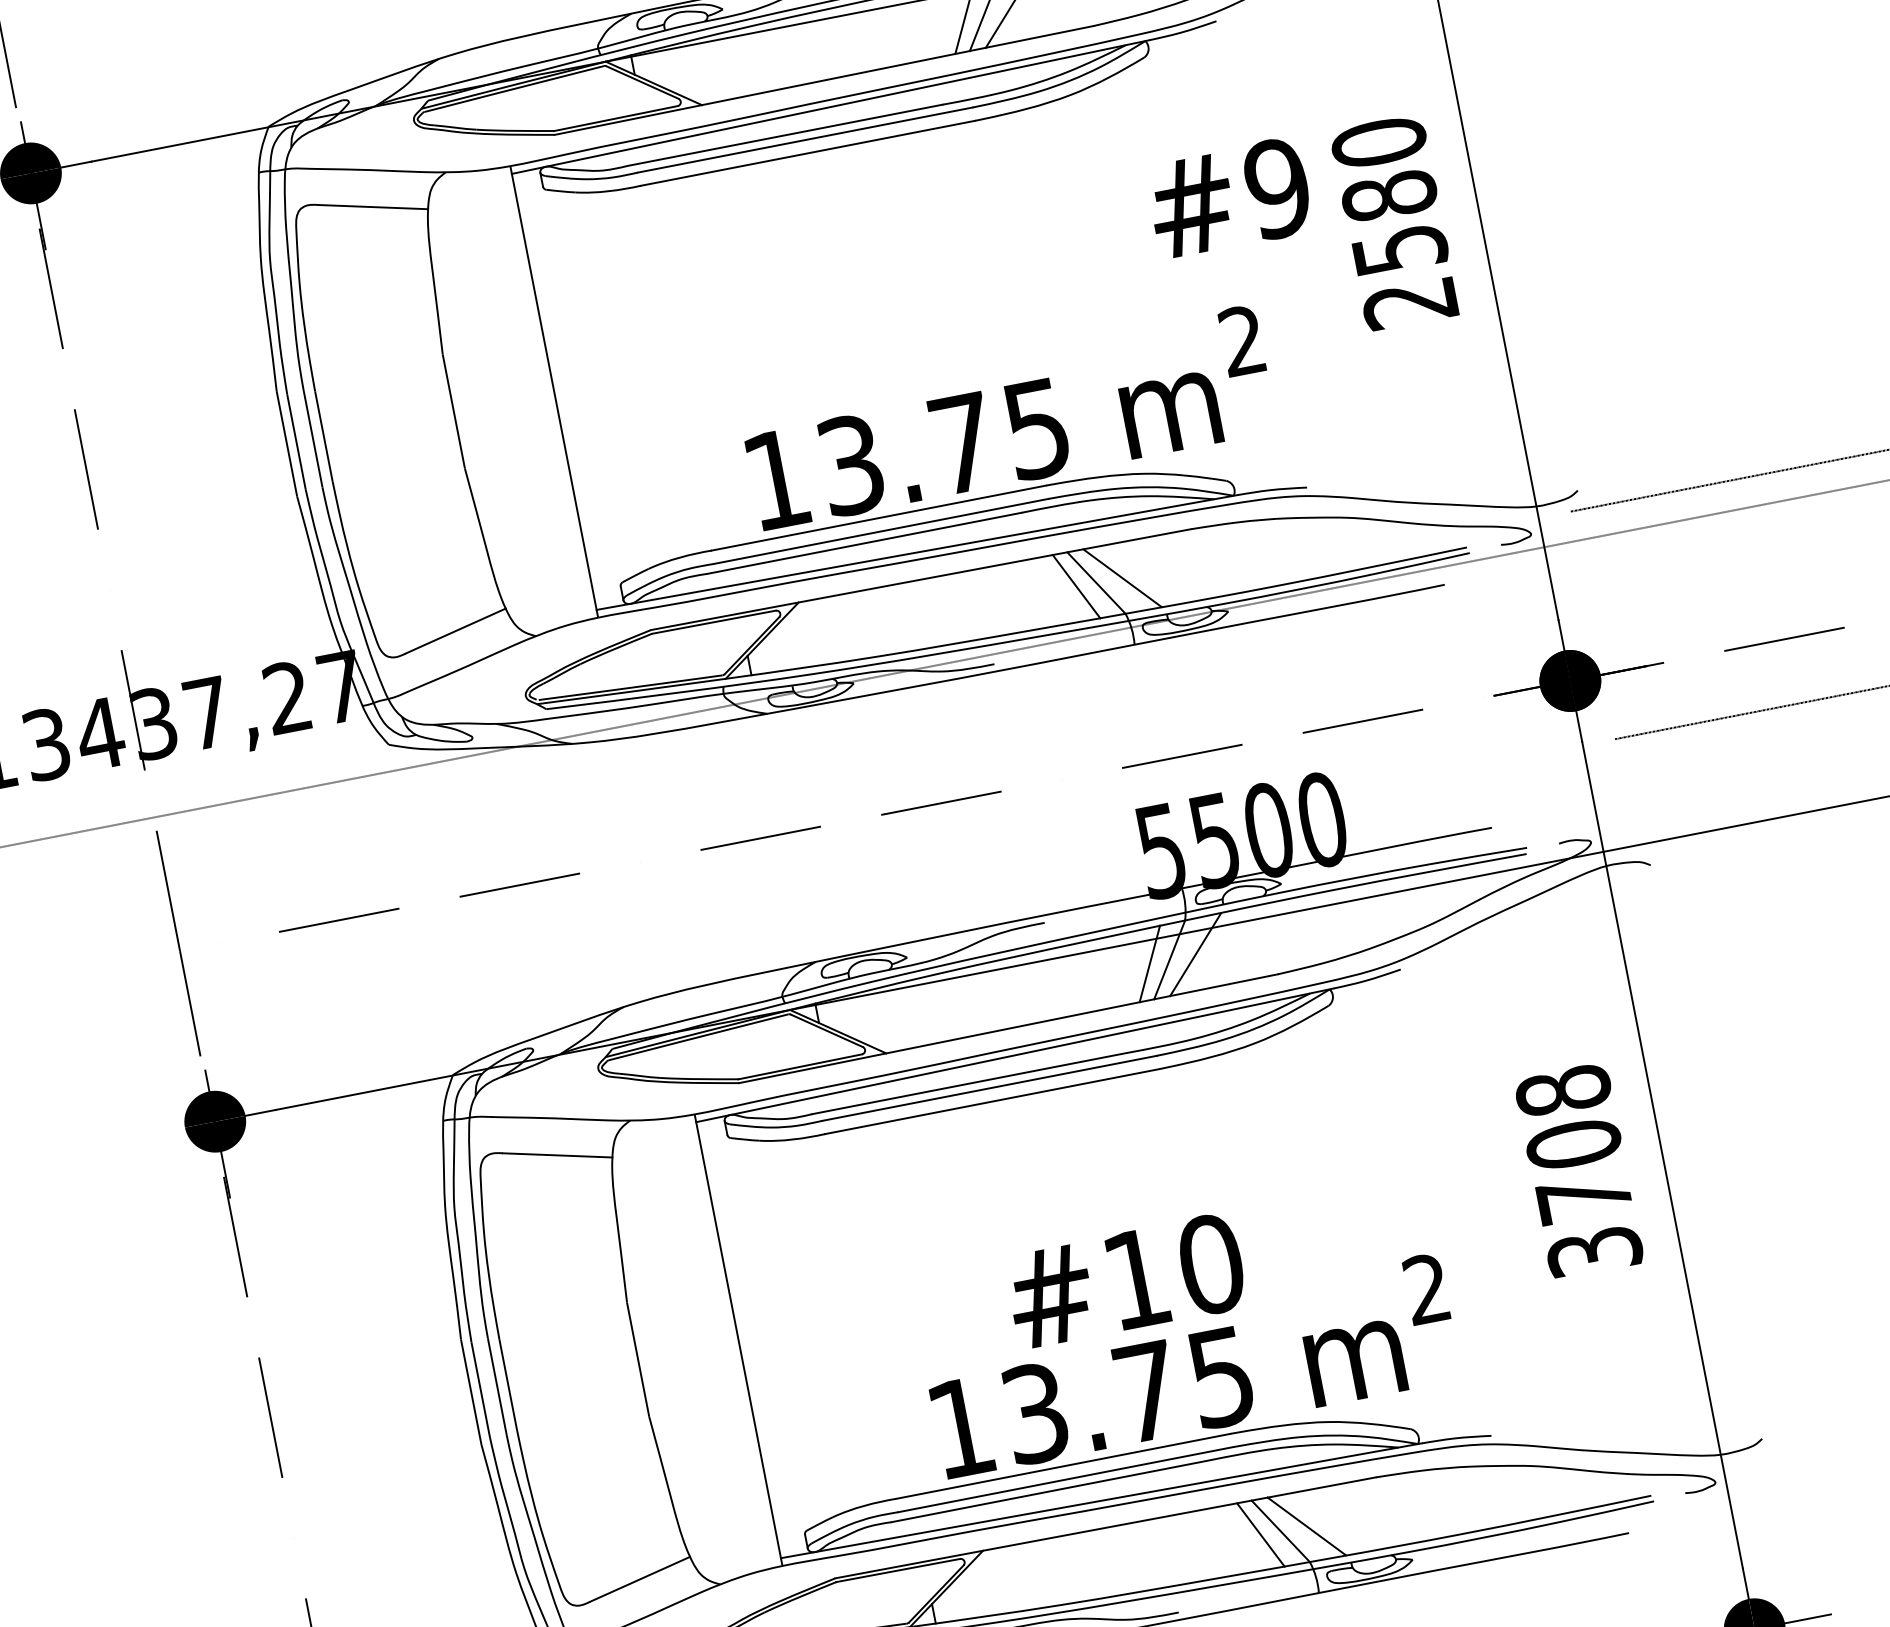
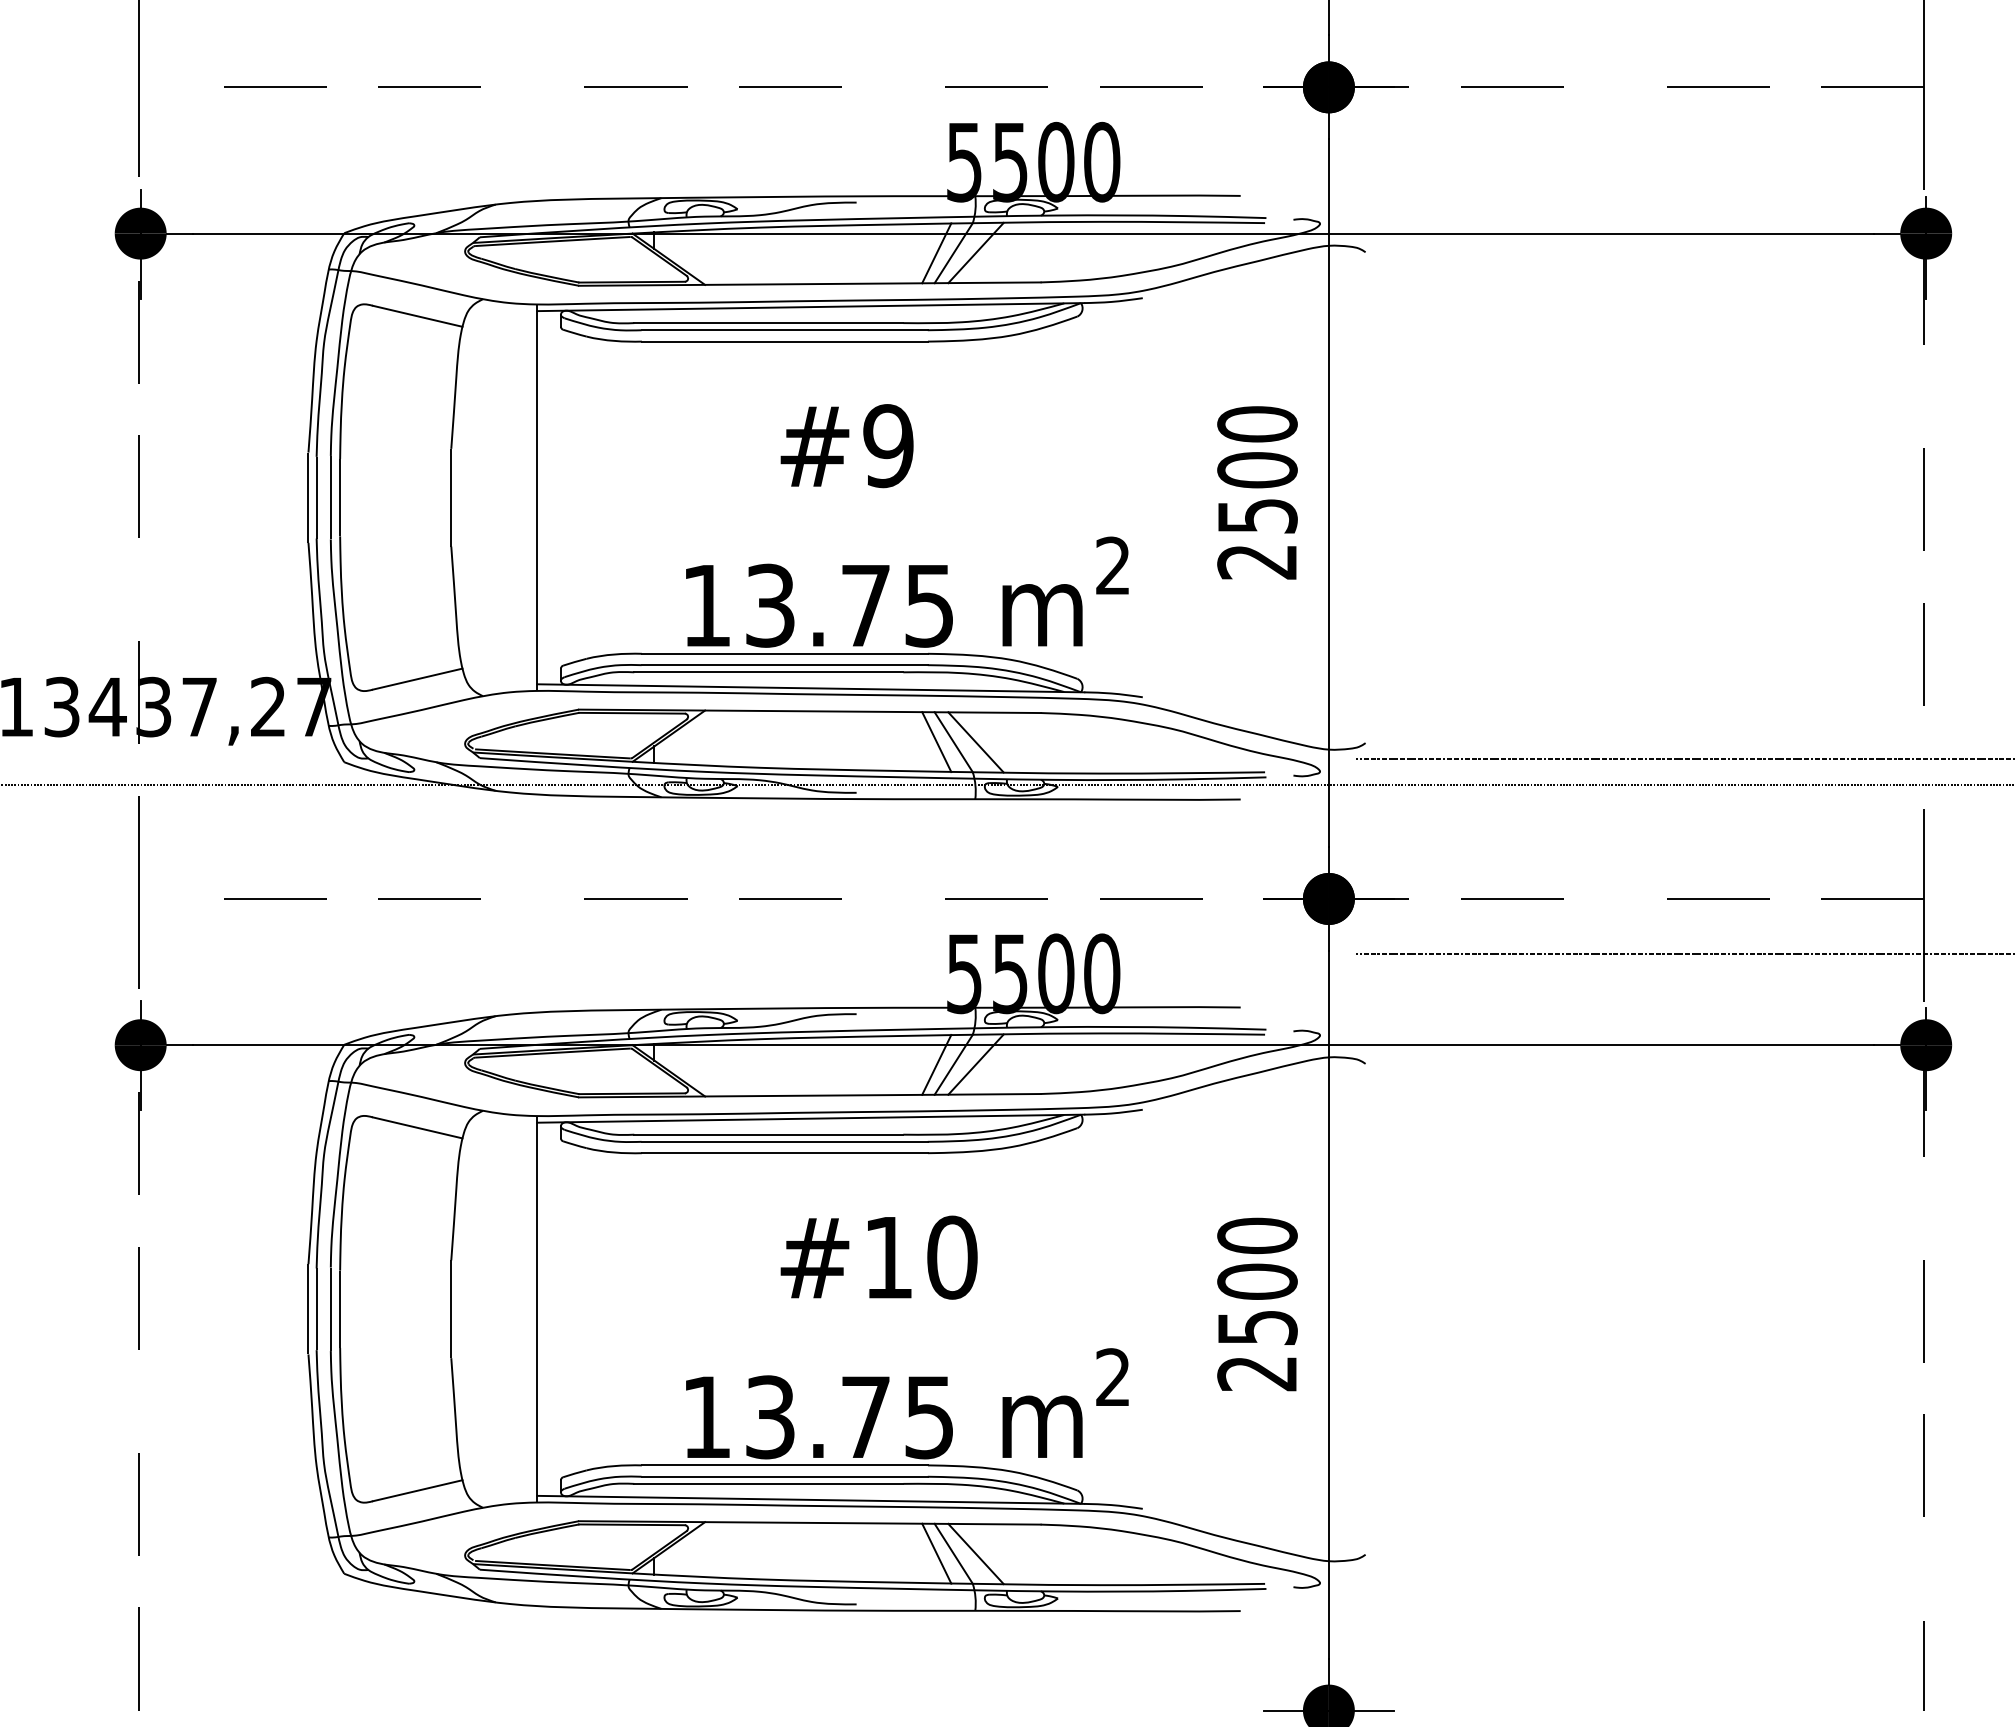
text: (1389, 196) -> (1257, 470), 2580 -> 2500
text: (1228, 198) -> (846, 446), moved
text: (1579, 1171) -> (1257, 1304), 3708 -> 2500
text: (1125, 1281) -> (878, 1257), moved

